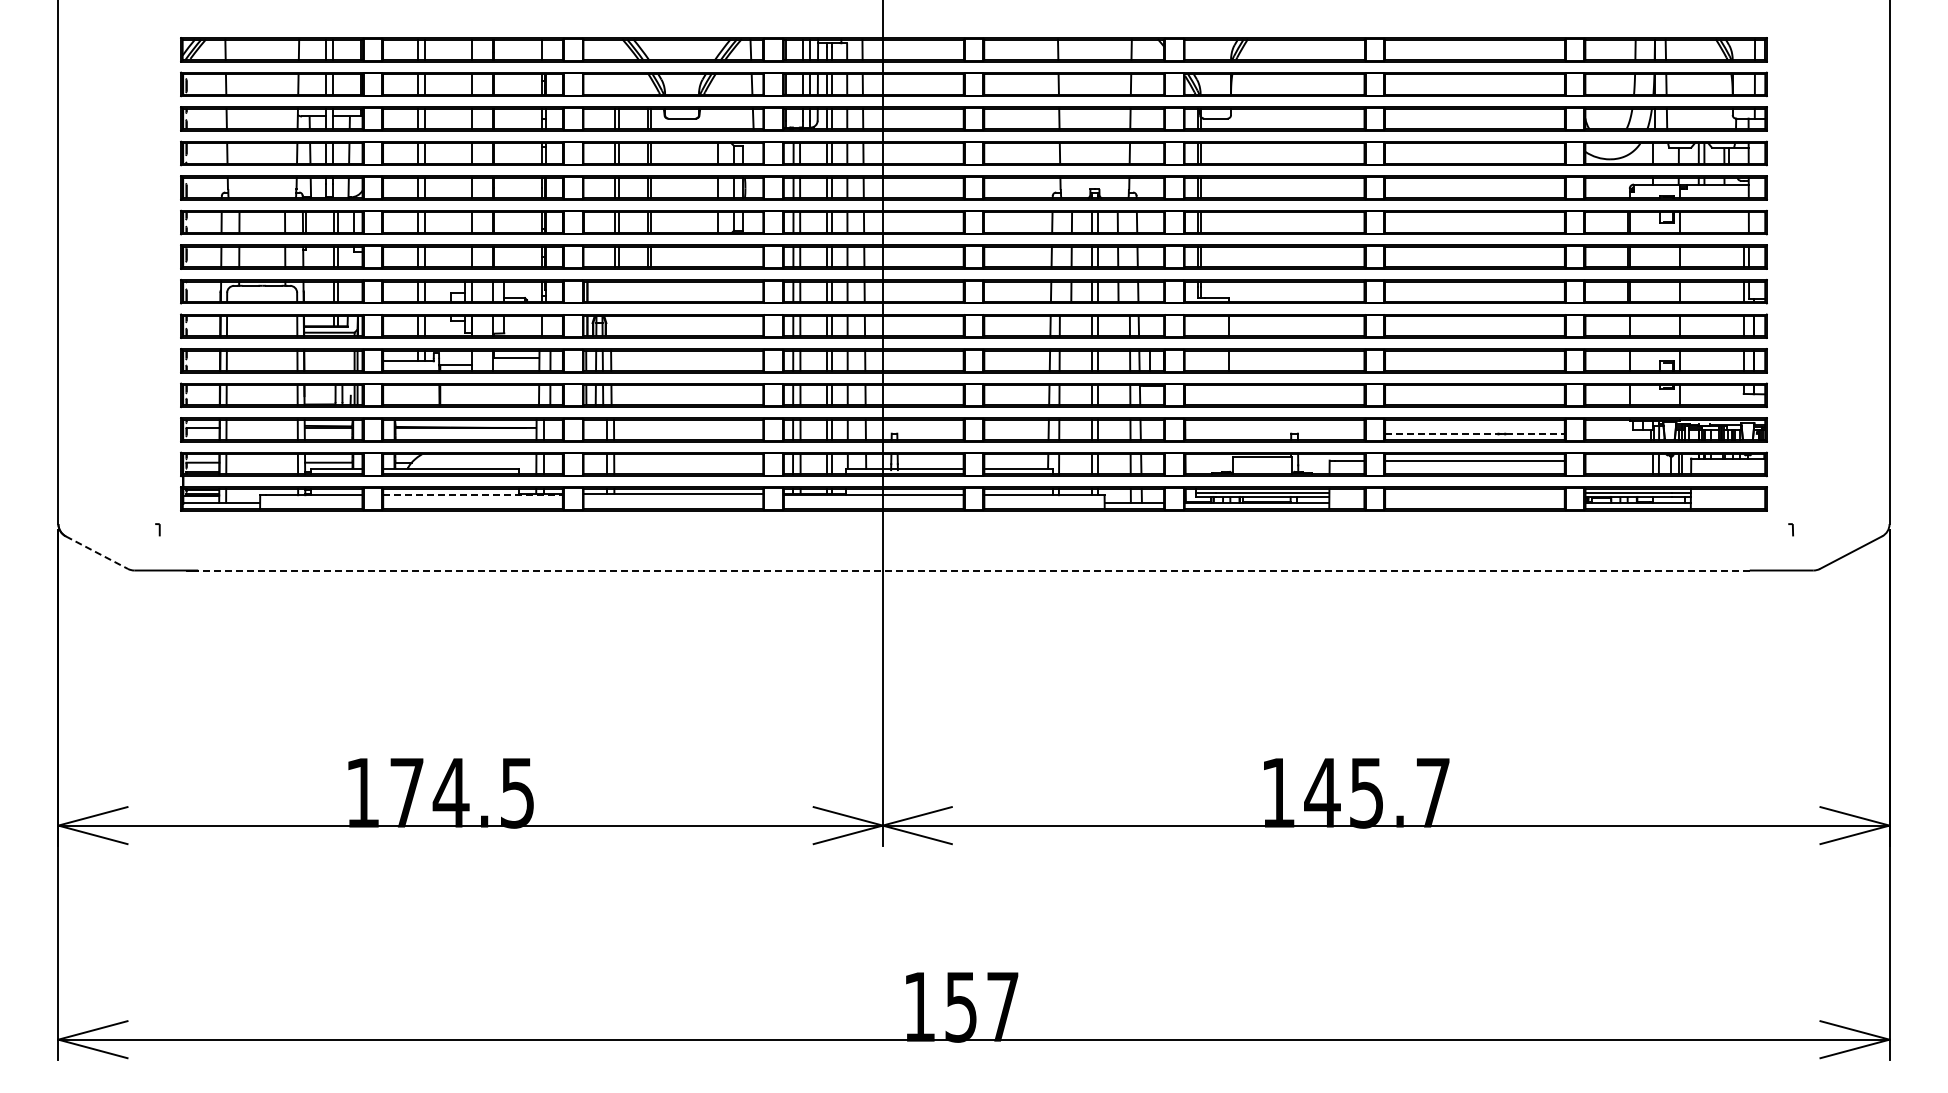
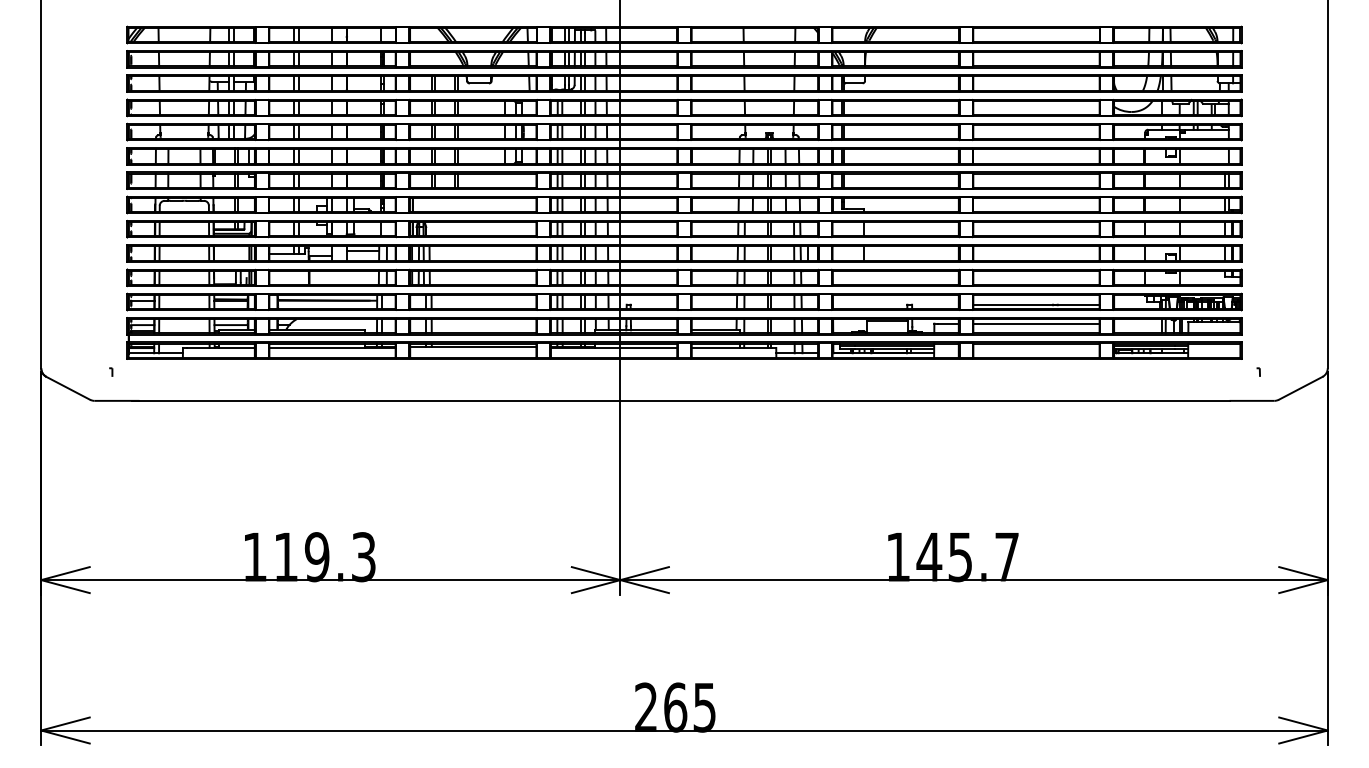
line: (1474, 434) -> (1036, 305), dashed -> solid
line: (473, 495) -> (332, 348), dashed -> solid
line: (97, 552) -> (68, 388), dashed -> solid
line: (973, 570) -> (684, 400), dashed -> solid
text: (462, 792) -> (325, 556), 174.5 -> 119.3
text: (960, 1006) -> (675, 707), 157 -> 265

